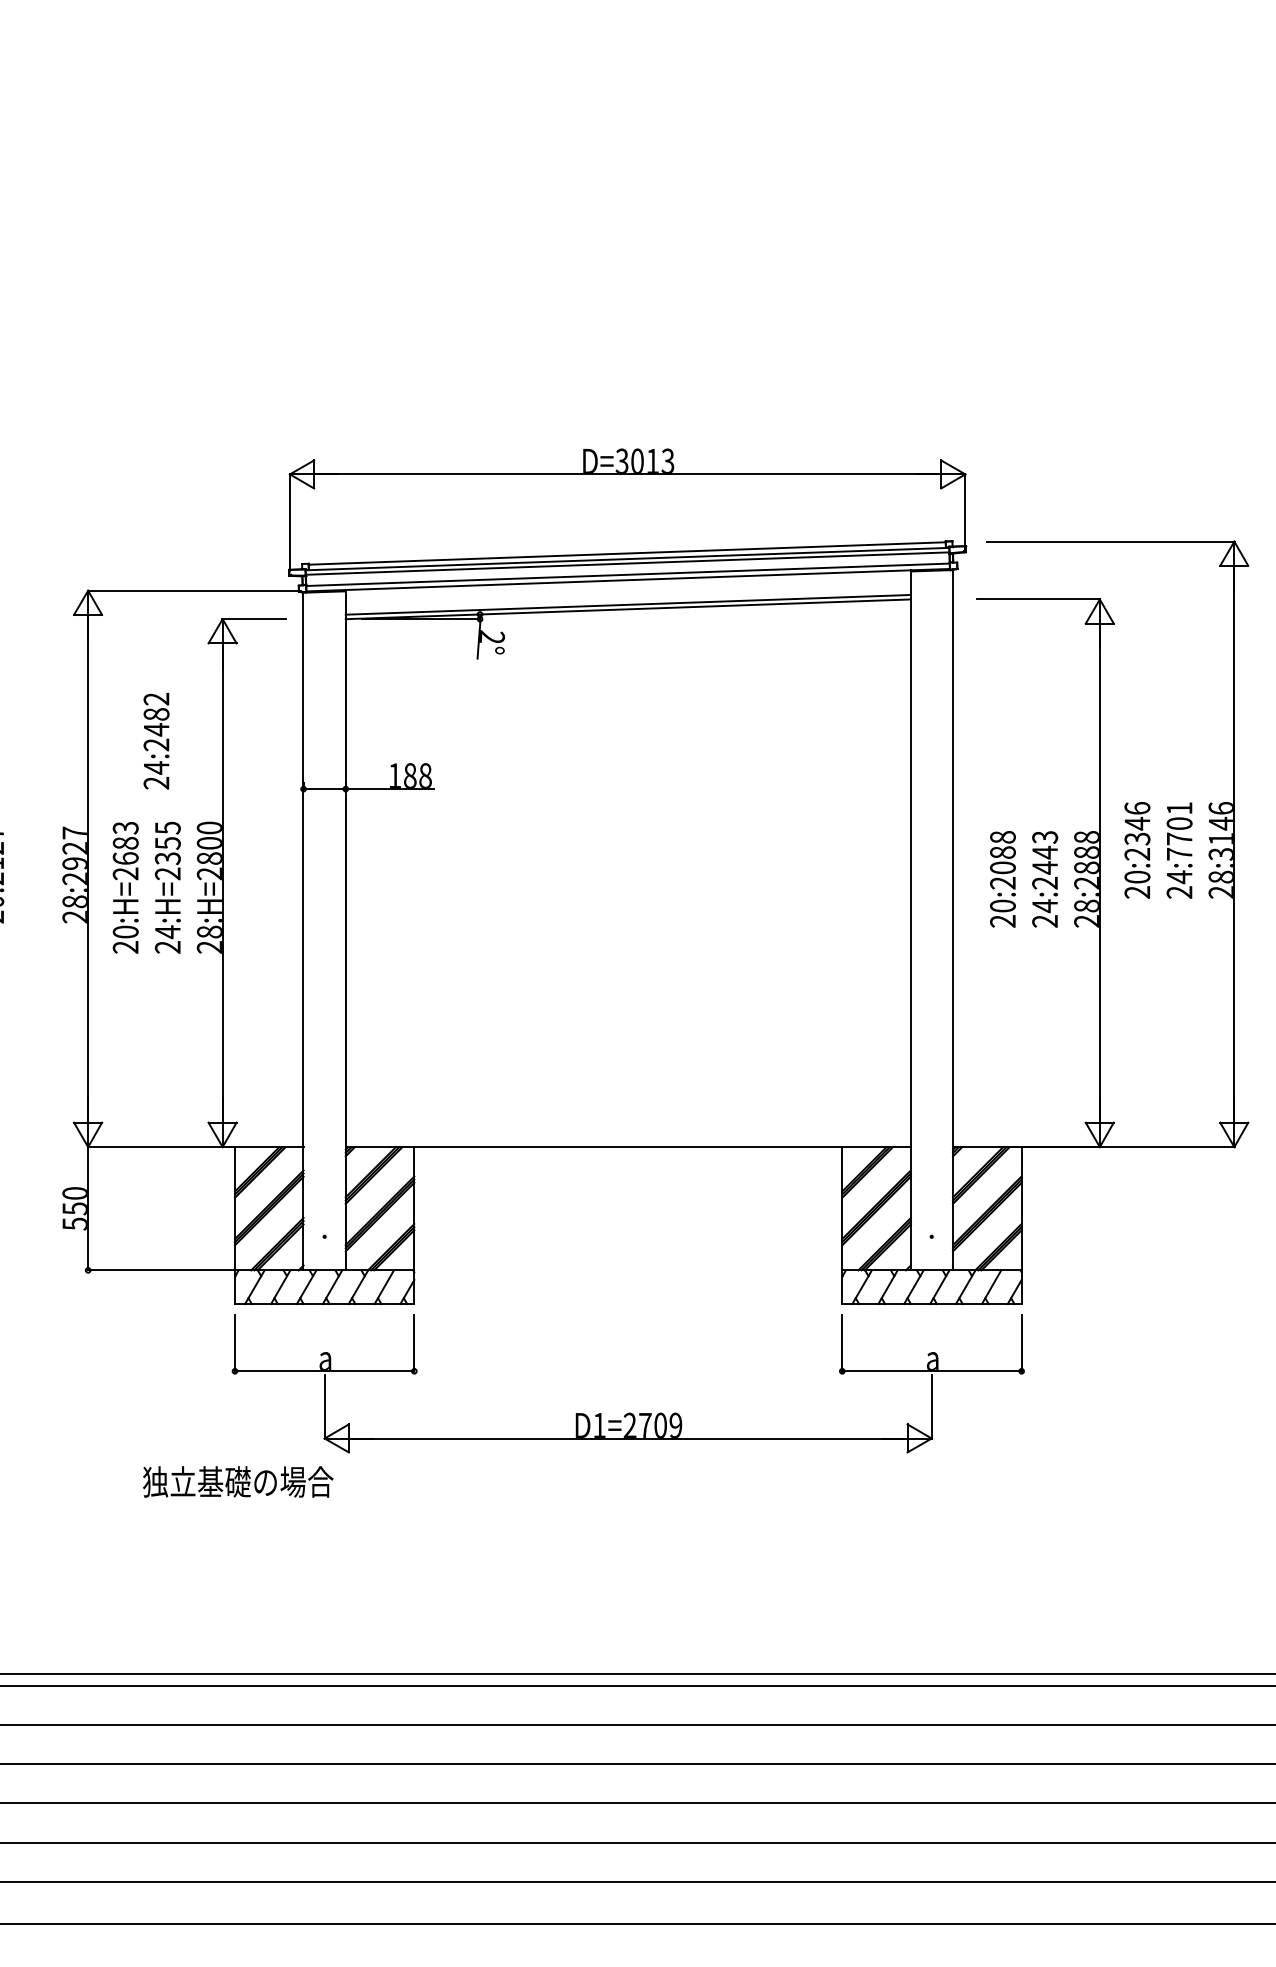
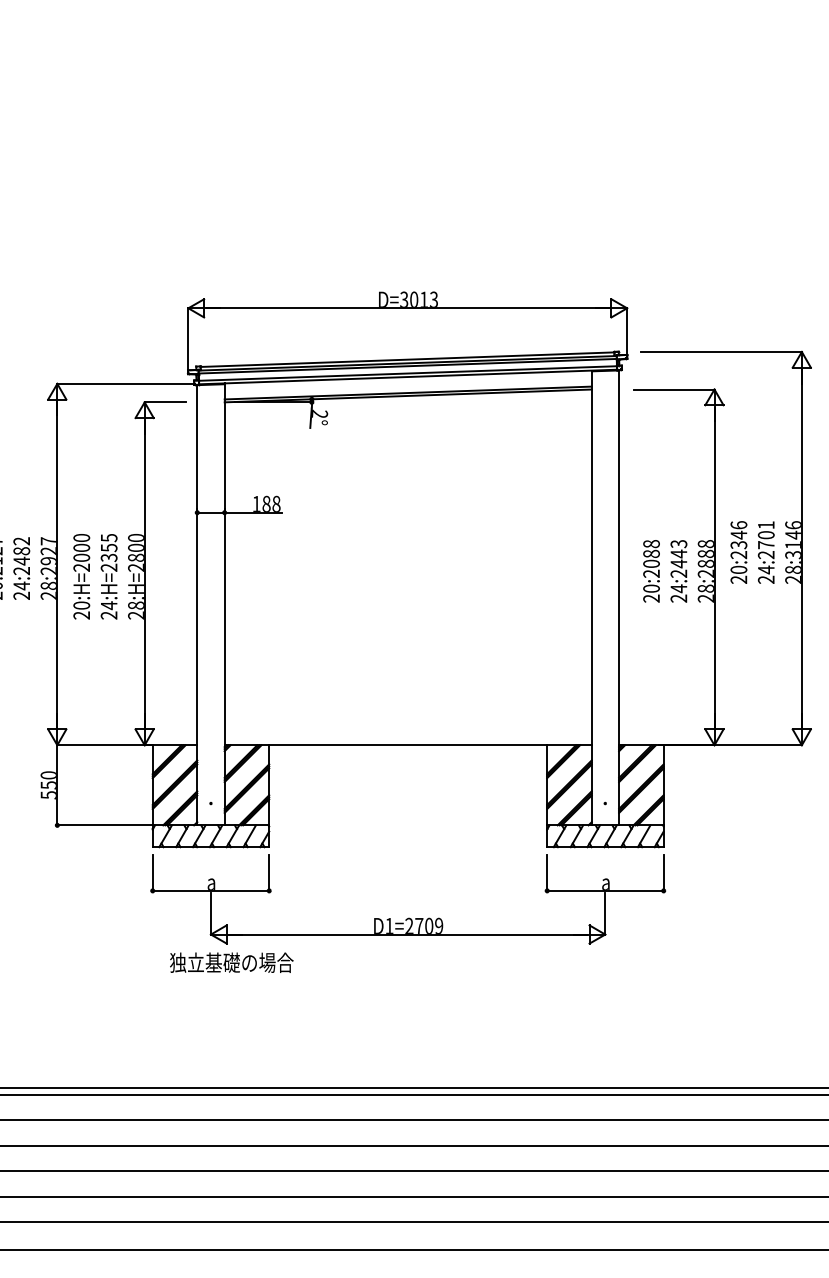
text: (156, 741) -> (21, 568), moved
text: (125, 842) -> (81, 547), 20:H=2683 -> 20:H=2000
text: (1178, 854) -> (765, 555), 24:7701 -> 24:2701
text: (237, 1481) -> (231, 962), moved

